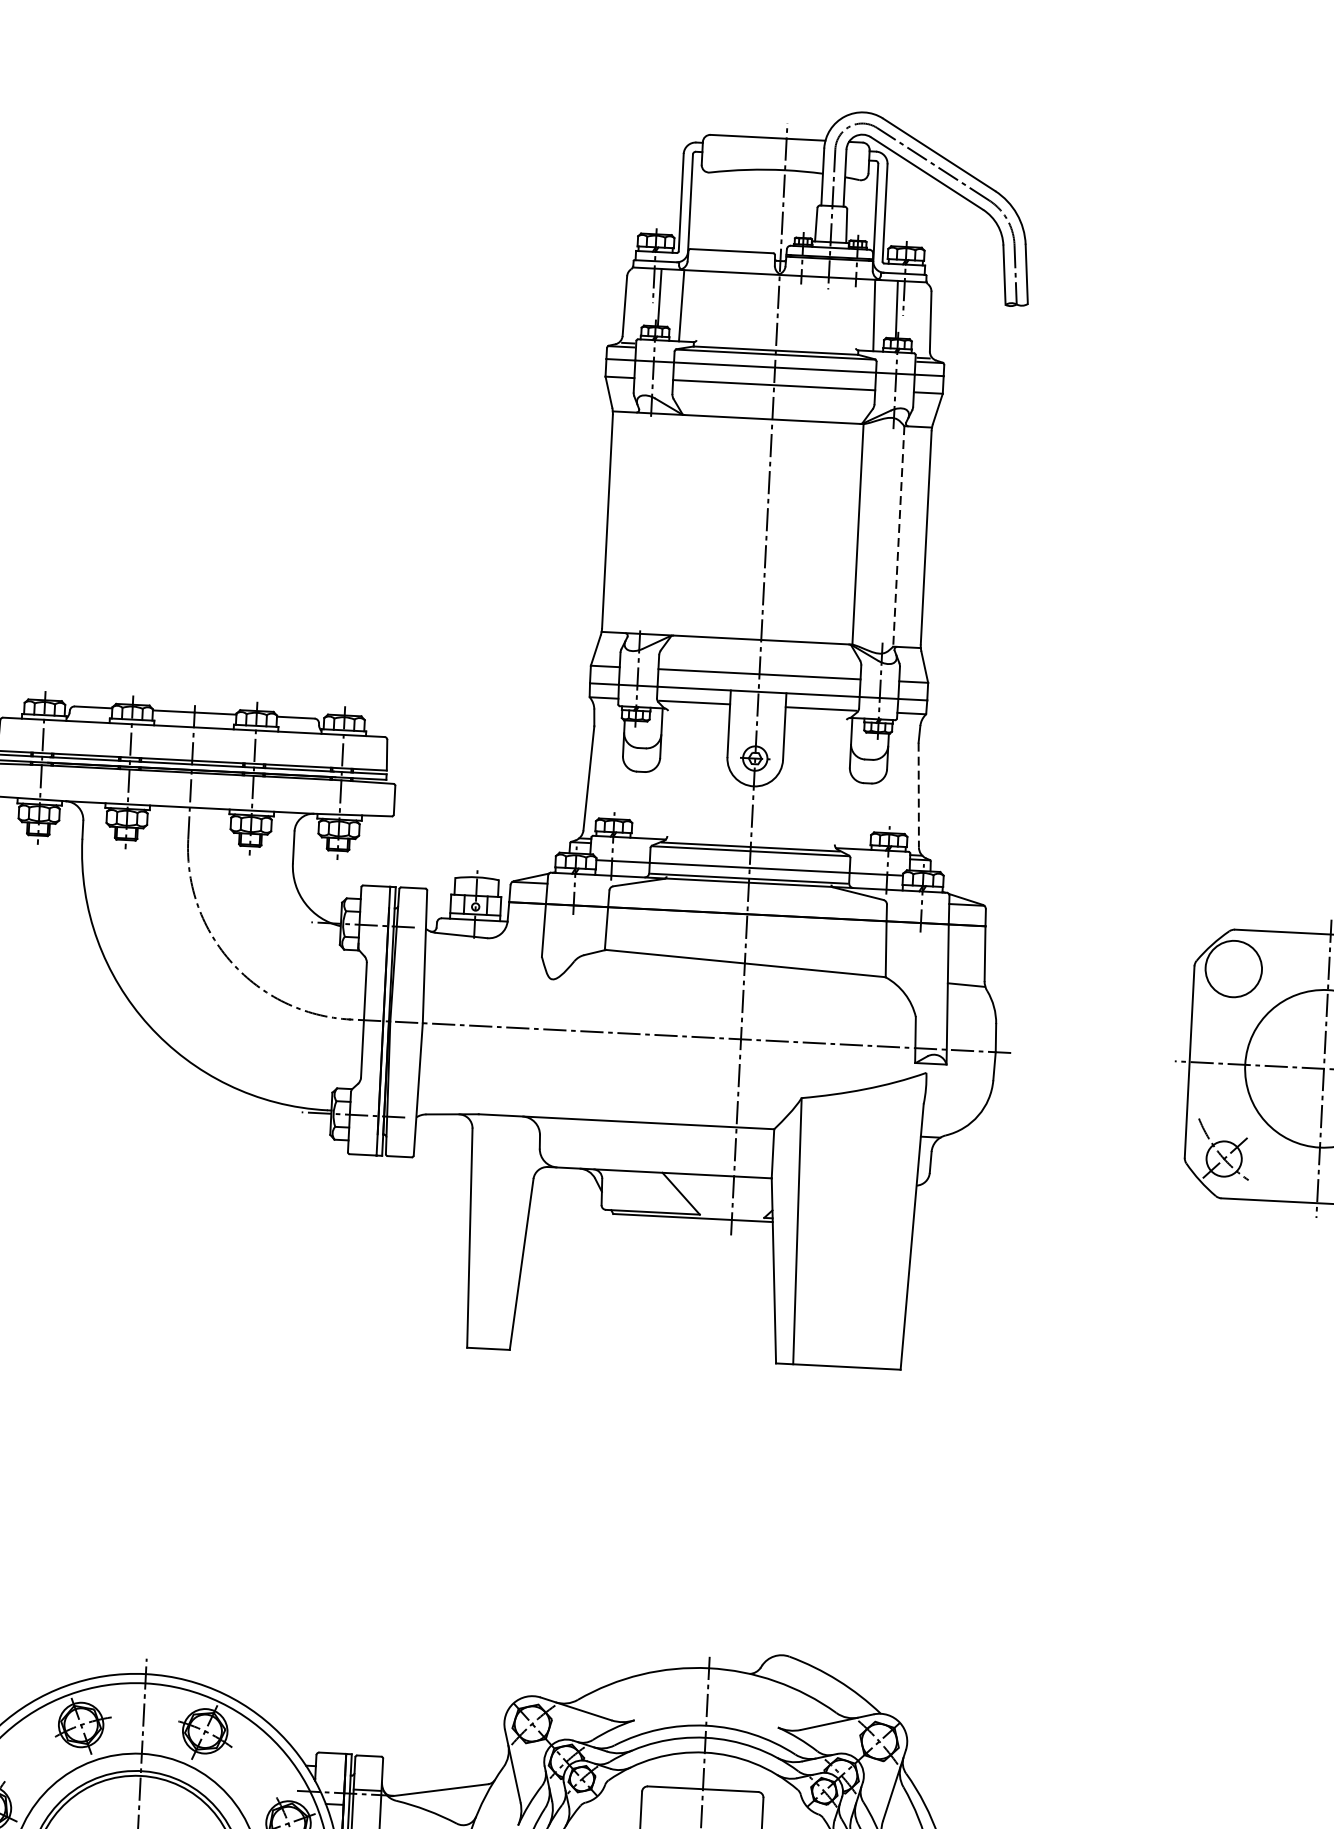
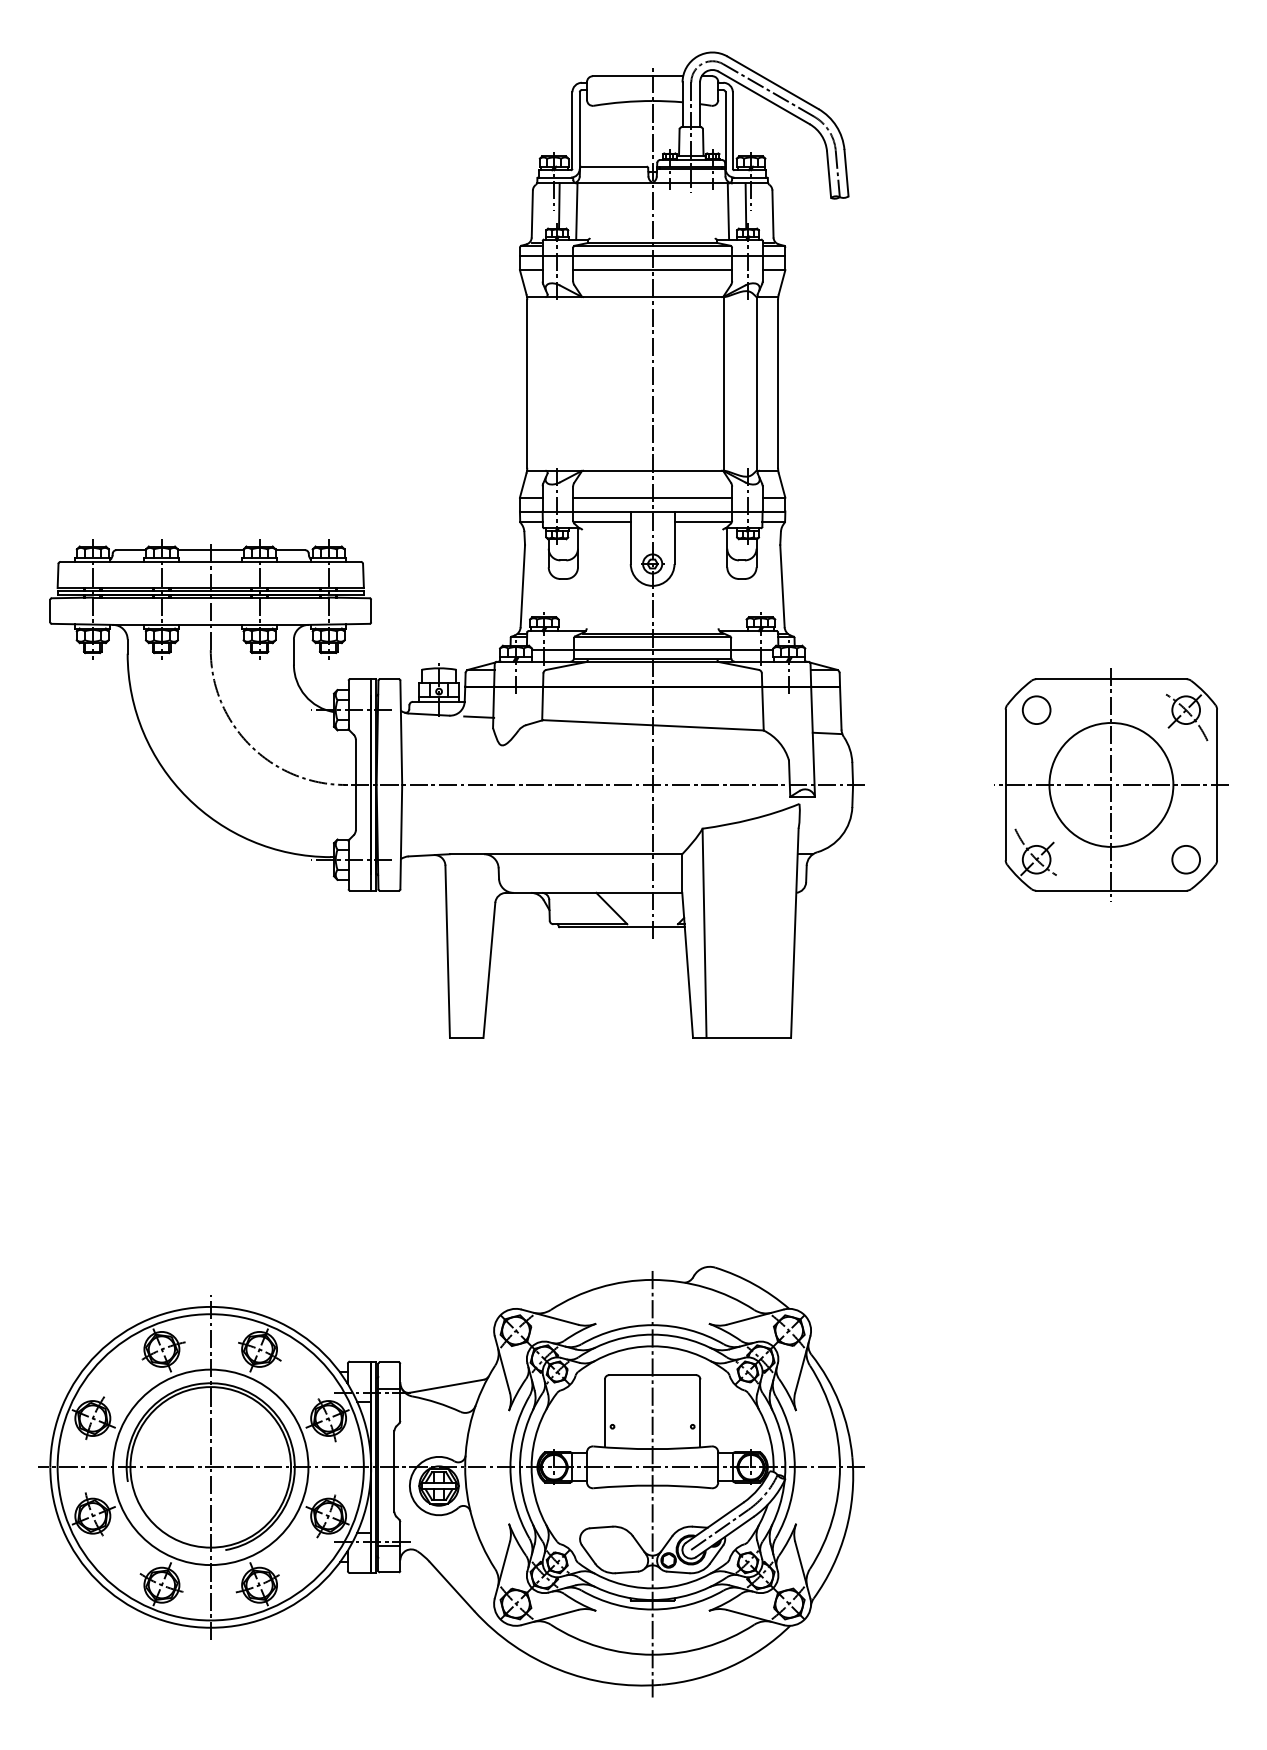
line: (898, 535) -> (756, 383), dashed -> solid
line: (918, 795) -> (782, 586), dashed -> solid
line: (525, 941) -> (479, 716), added
circle: (1233, 969) -> (1036, 710), size x0.62

